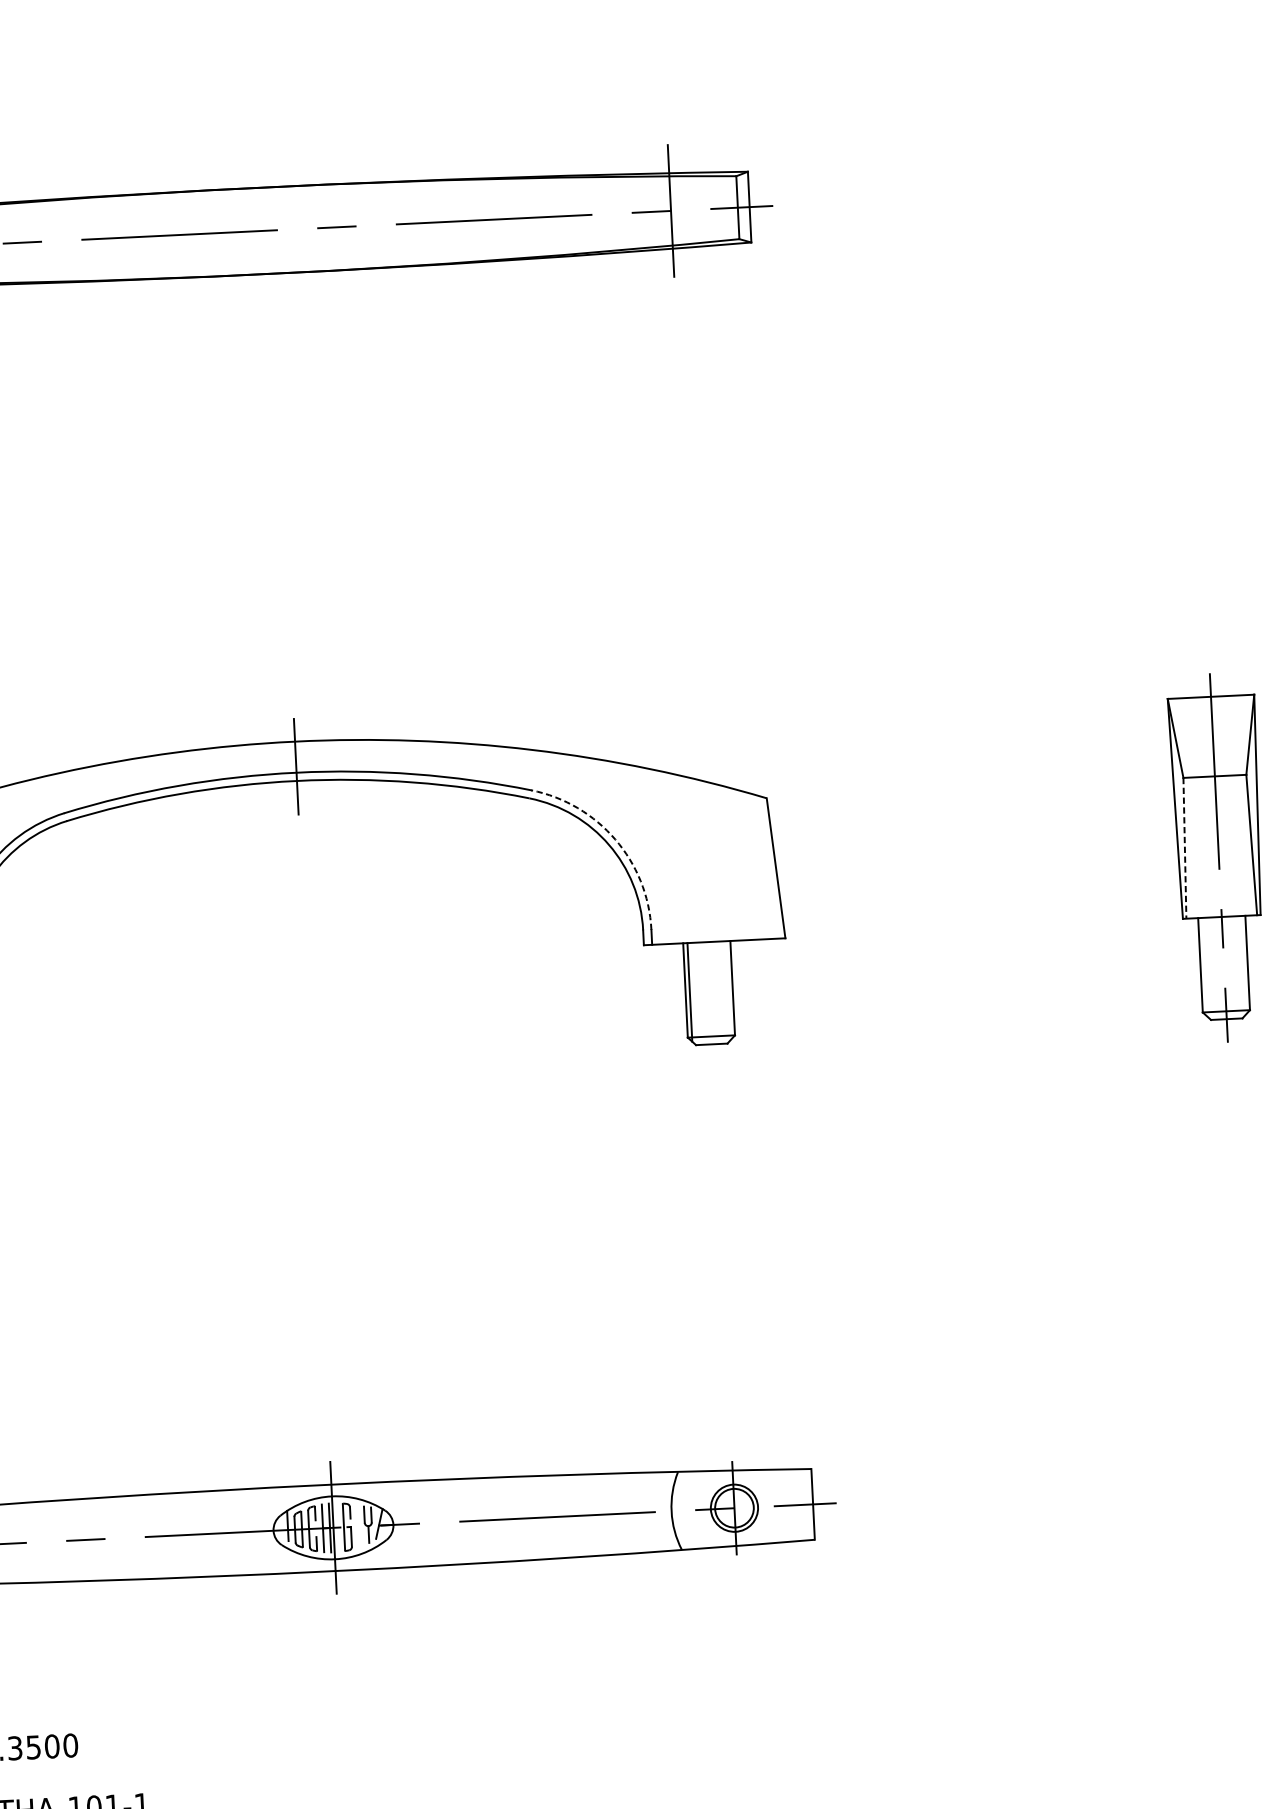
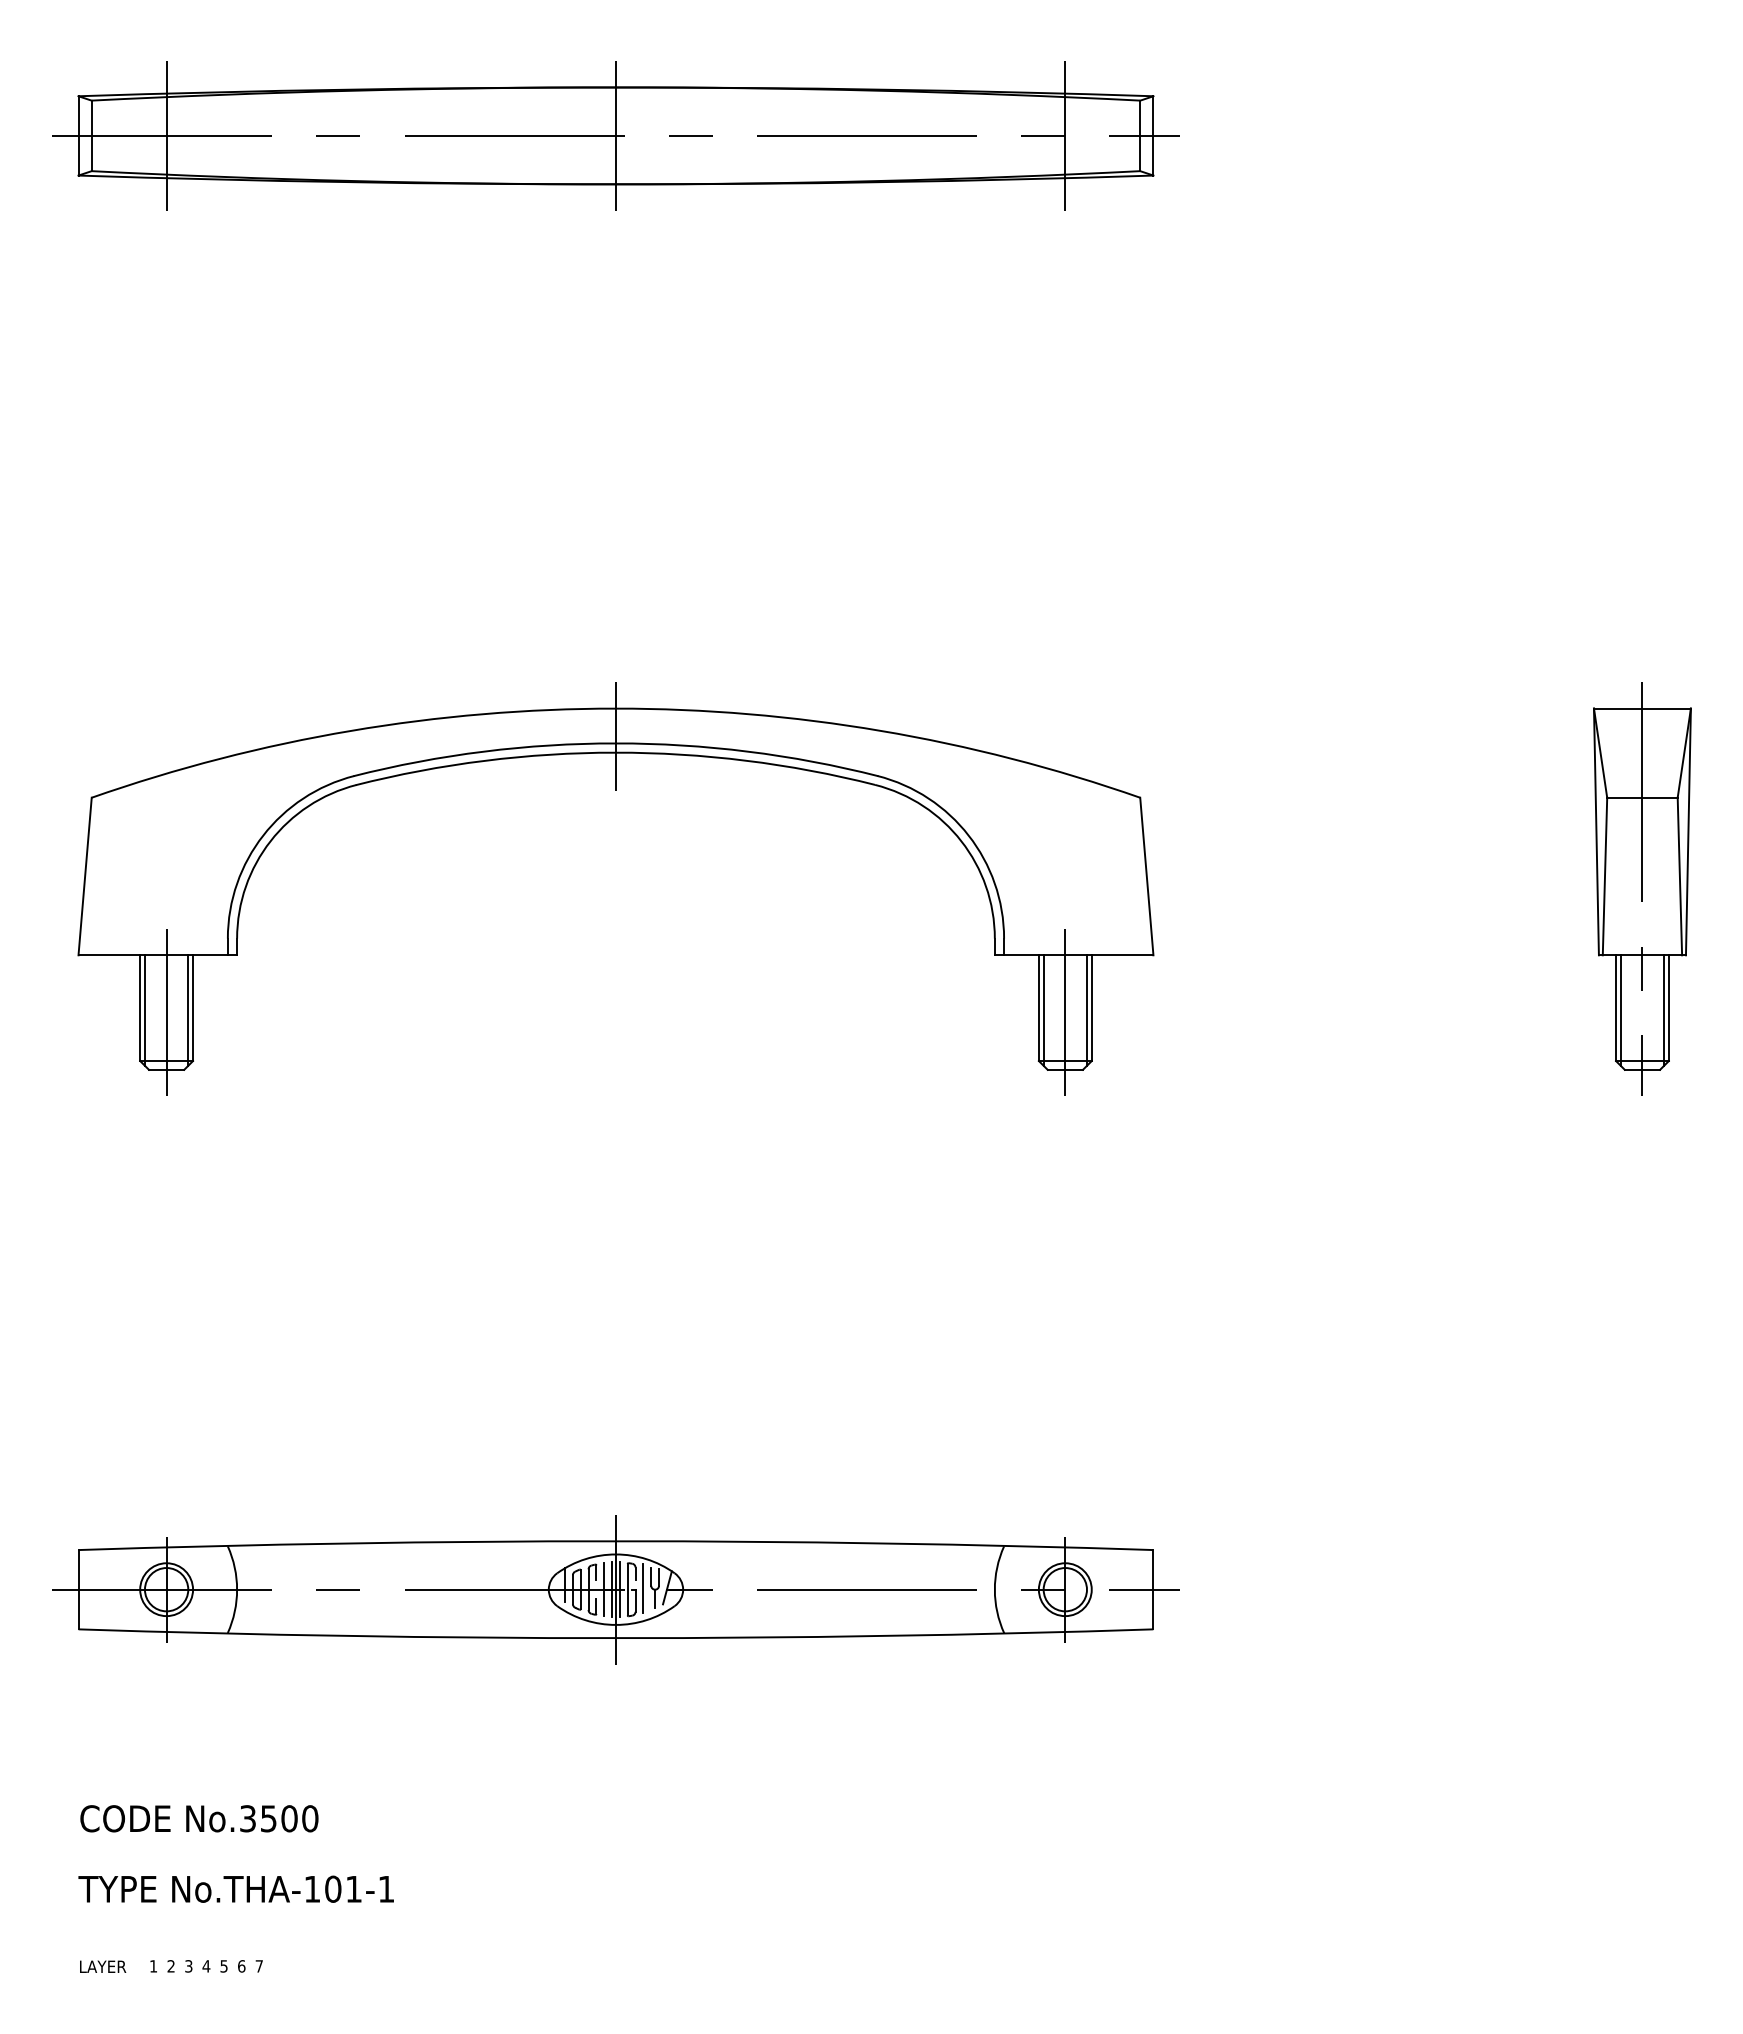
line: (269, 230) -> (615, 135), added
arc: (615, 839) -> (968, 835), dashed -> solid
line: (1185, 848) -> (1605, 876), dashed -> solid
line: (1243, 965) -> (1664, 1010), added
line: (1204, 967) -> (1620, 1010), added
line: (728, 990) -> (1086, 1010), added
line: (709, 993) -> (1065, 1012), added
line: (357, 1524) -> (643, 1587), added
line: (336, 1527) -> (619, 1589), added

